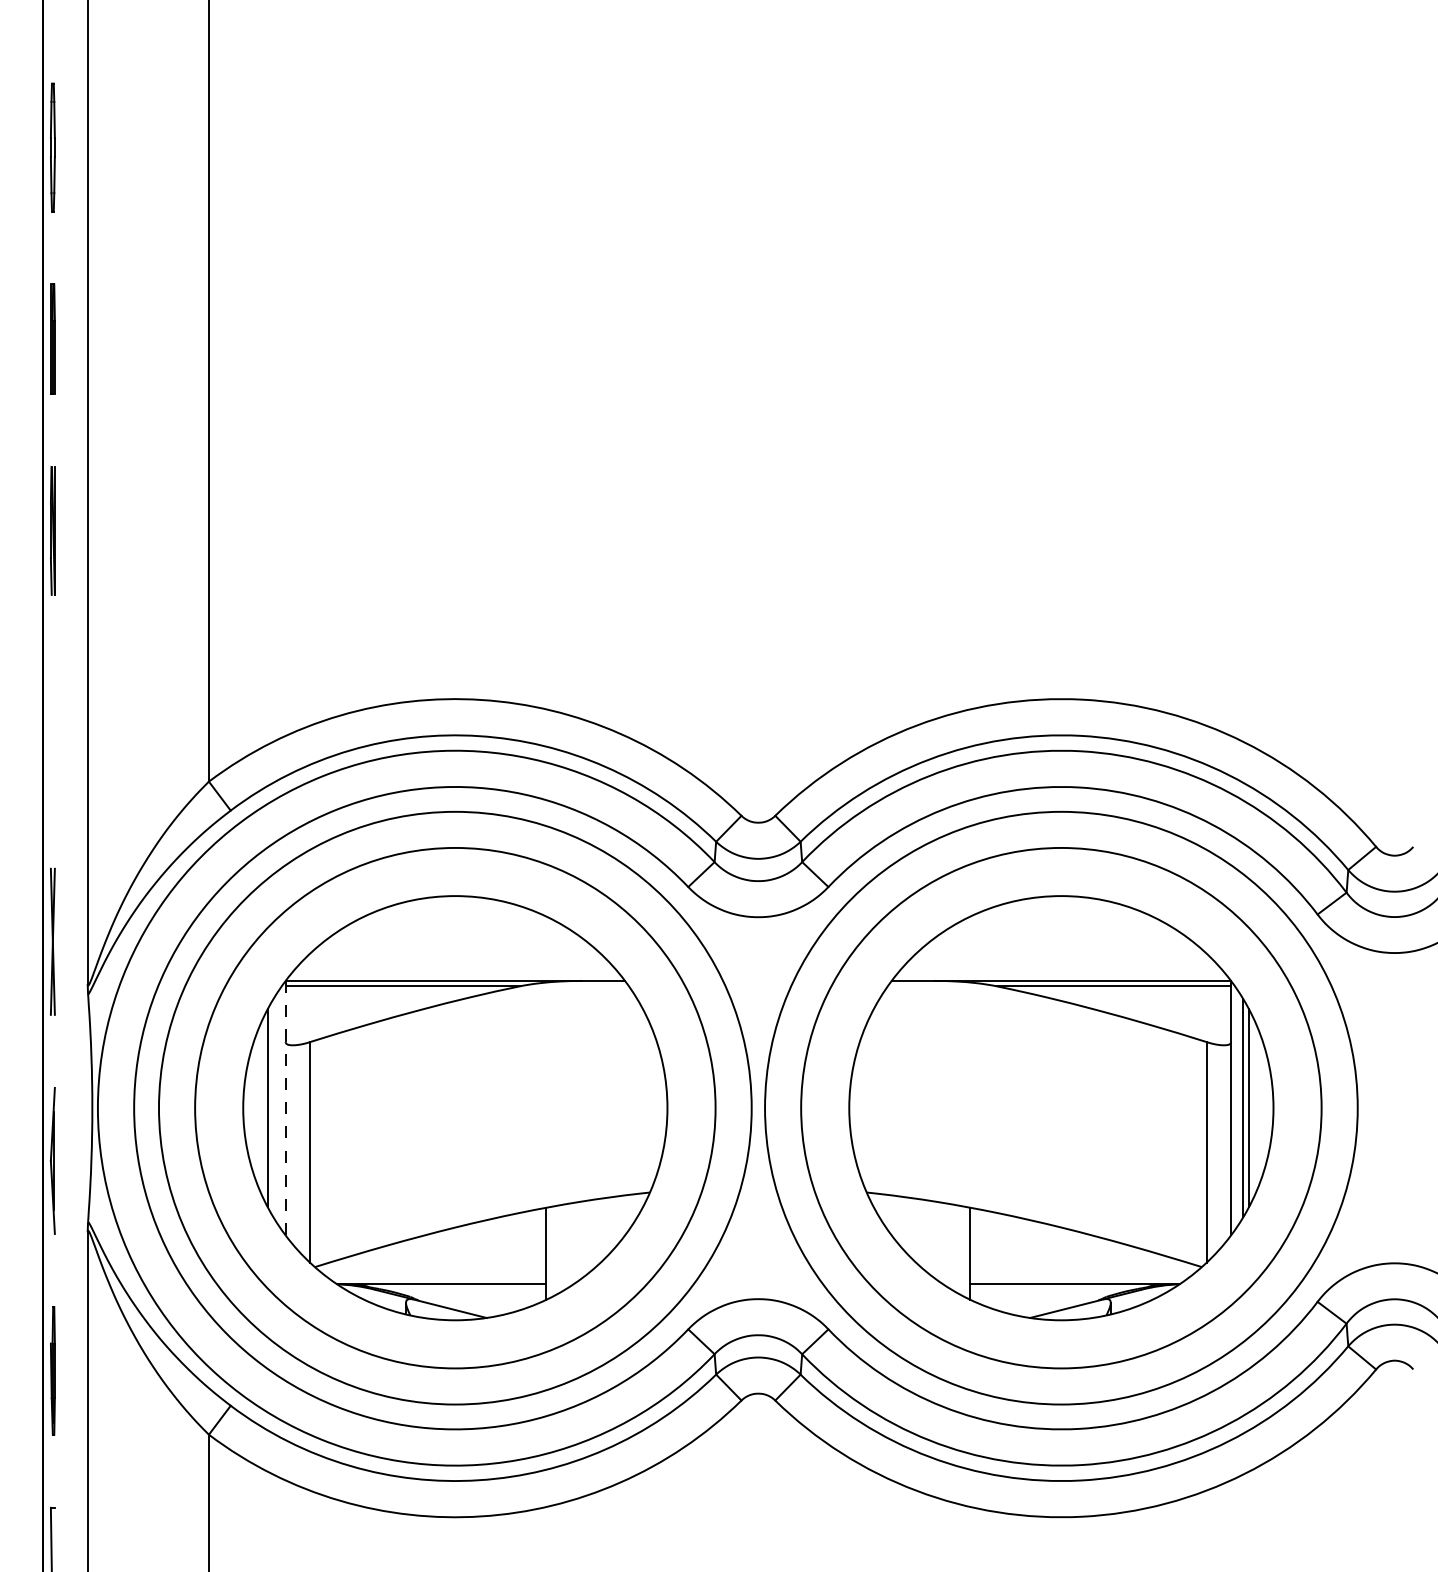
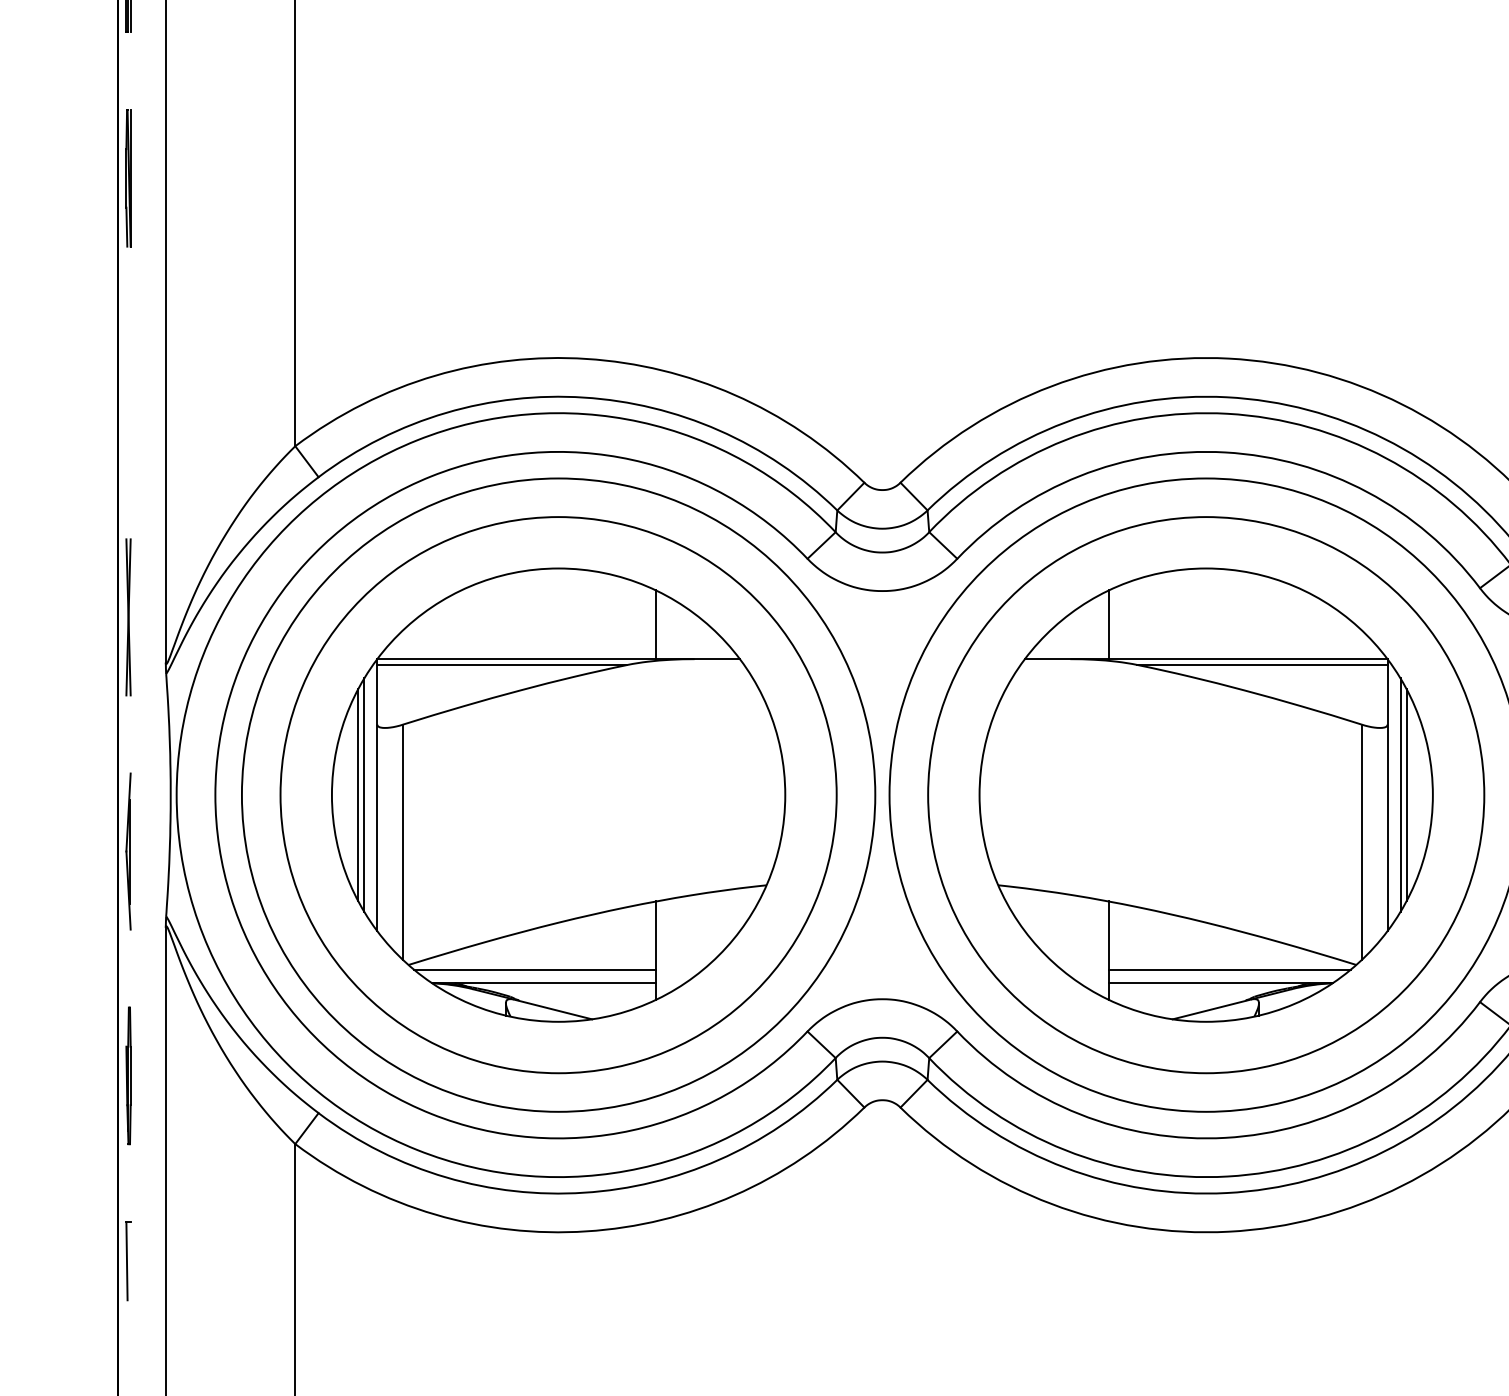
line: (546, 948) -> (656, 624), added
line: (970, 948) -> (1109, 624), added
line: (273, 1107) -> (364, 794), added
line: (285, 1107) -> (377, 794), dashed -> solid
line: (433, 1271) -> (535, 969), added
line: (1083, 1271) -> (1229, 969), added

